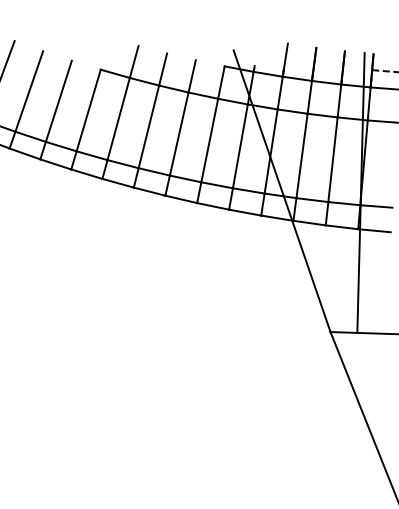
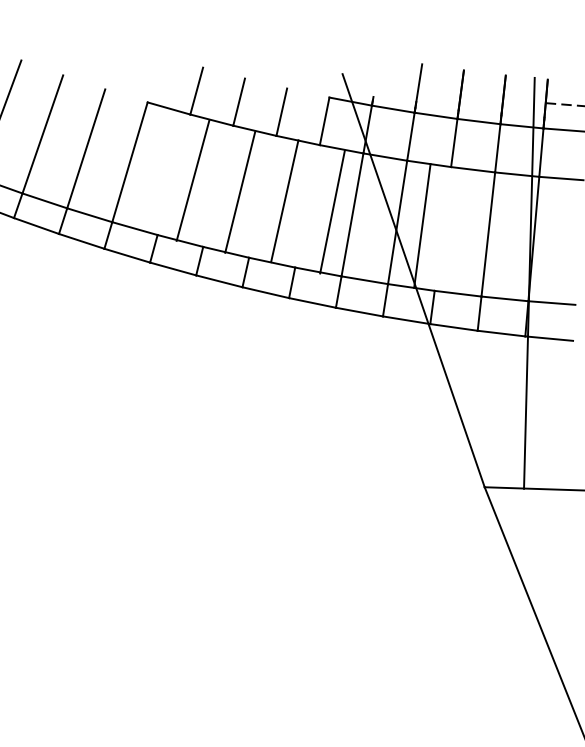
line: (118, 118) -> (192, 179), moved
line: (148, 126) -> (239, 191), moved
line: (178, 133) -> (283, 200), moved
line: (209, 140) -> (332, 212), moved
line: (301, 155) -> (421, 225), moved

